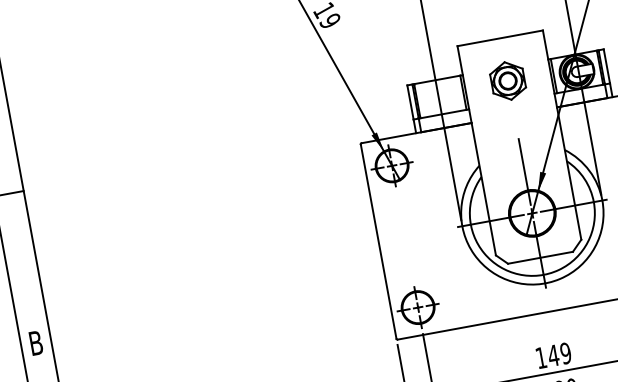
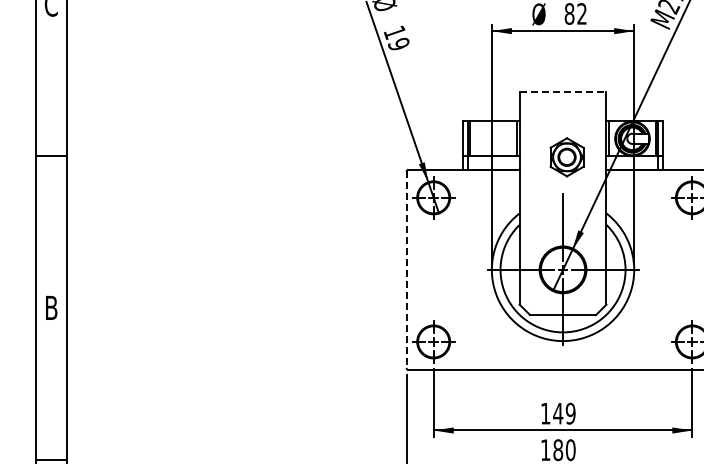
line: (500, 37) -> (563, 91), solid -> dashed
part: (507, 81) -> (566, 157), moved
line: (378, 241) -> (406, 269), solid -> dashed

